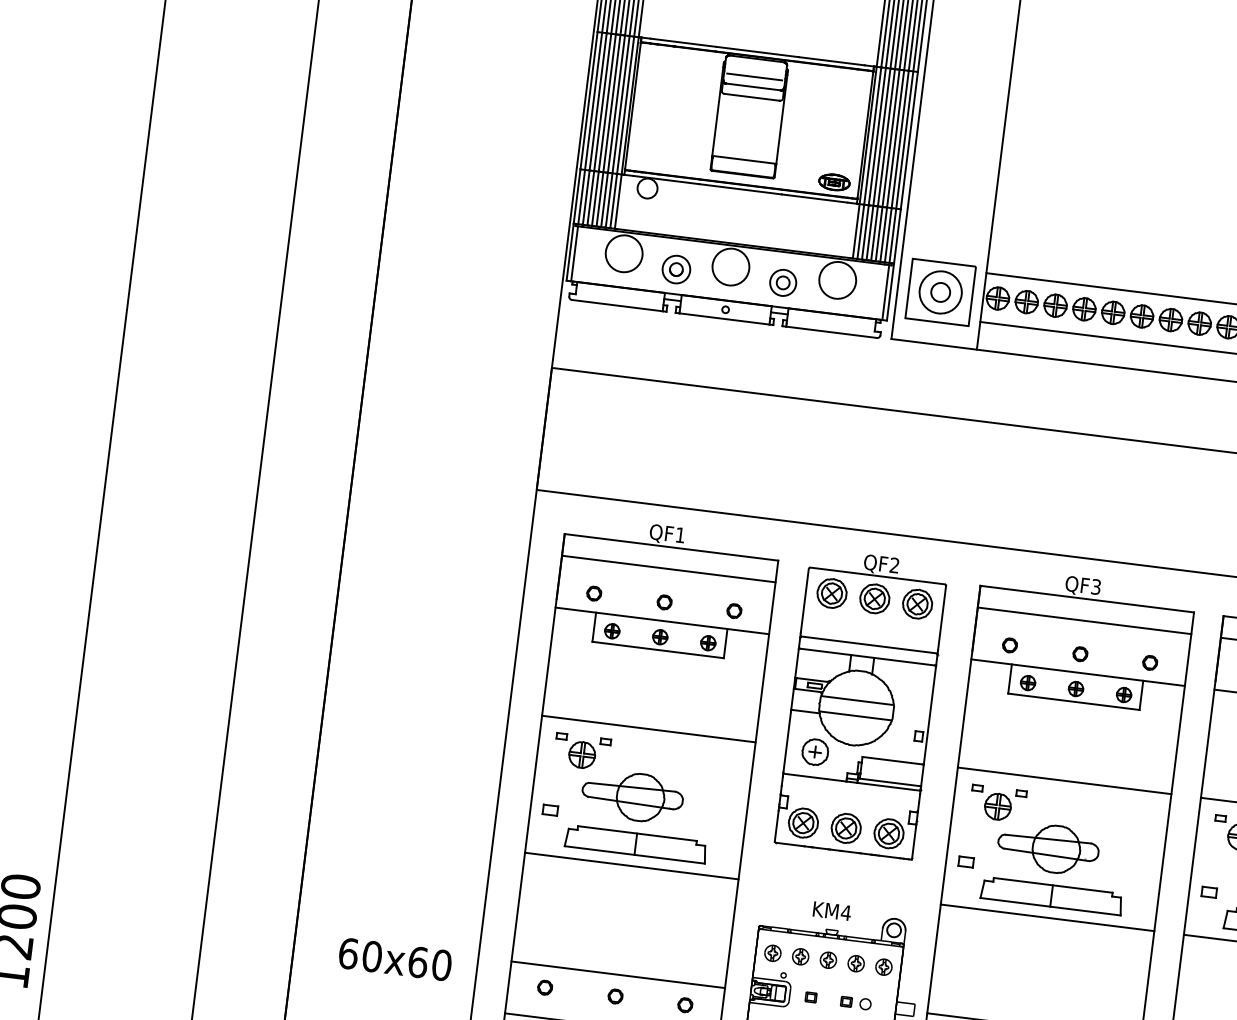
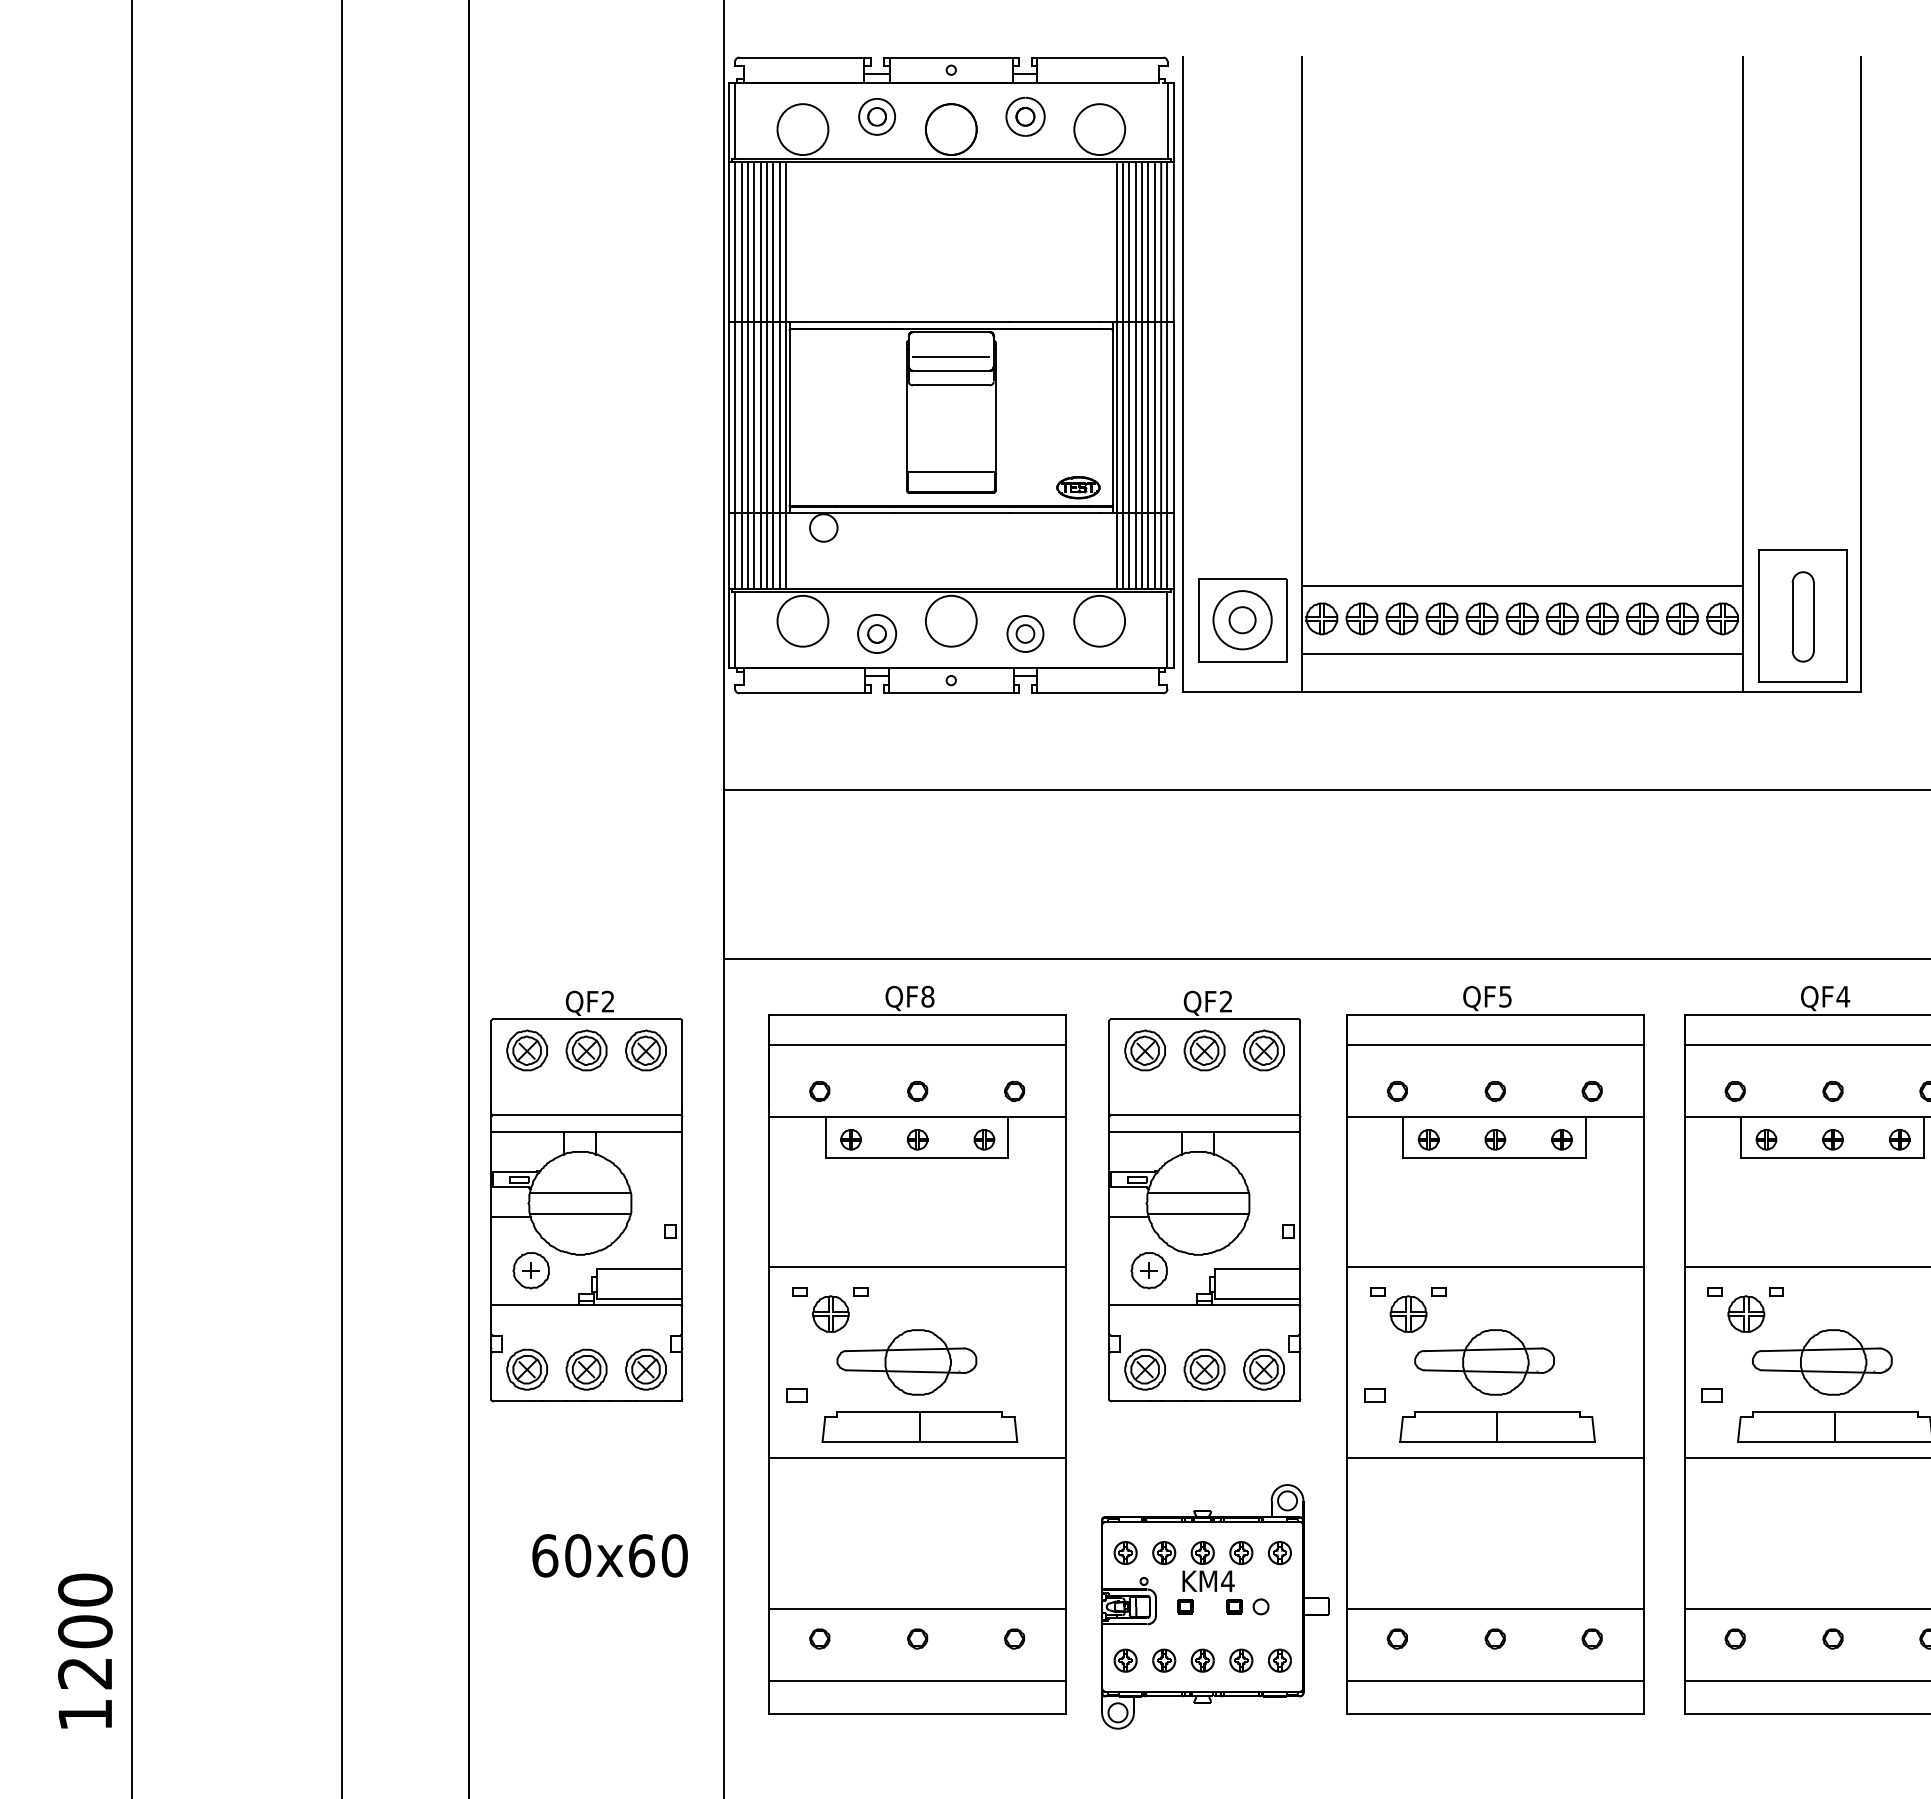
text: (680, 535) -> (927, 996), QF1 -> QF8
text: (1096, 586) -> (1505, 996), QF3 -> QF5
part: (416, 648) -> (586, 1196), added
text: (832, 910) -> (1208, 1580), moved
text: (394, 959) -> (609, 1555), moved

